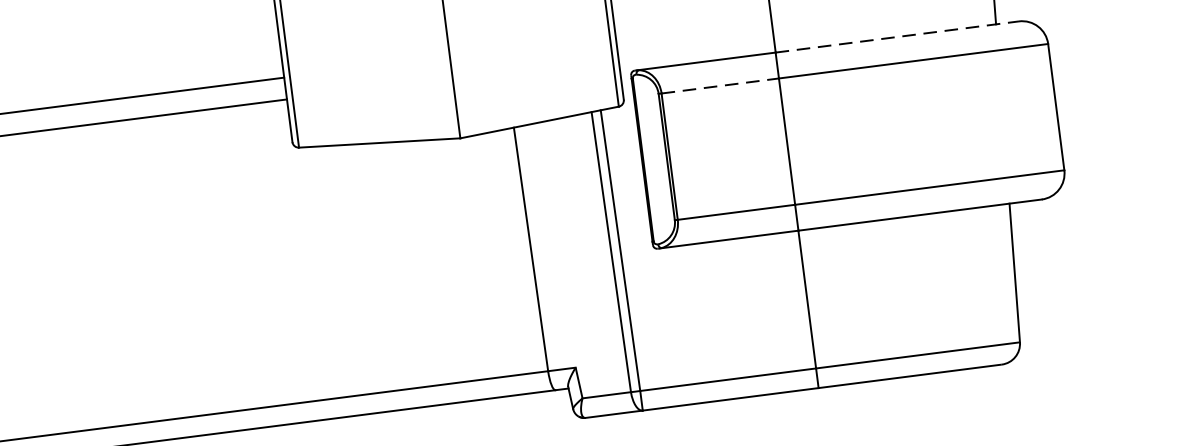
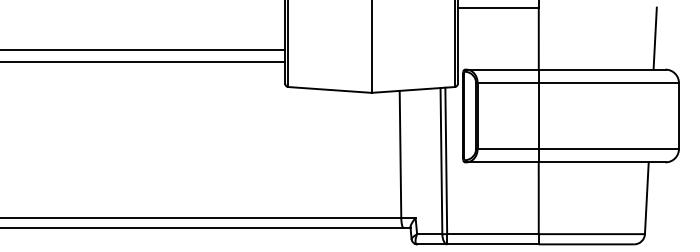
line: (897, 36) -> (602, 69), dashed -> solid
line: (720, 86) -> (508, 83), dashed -> solid

